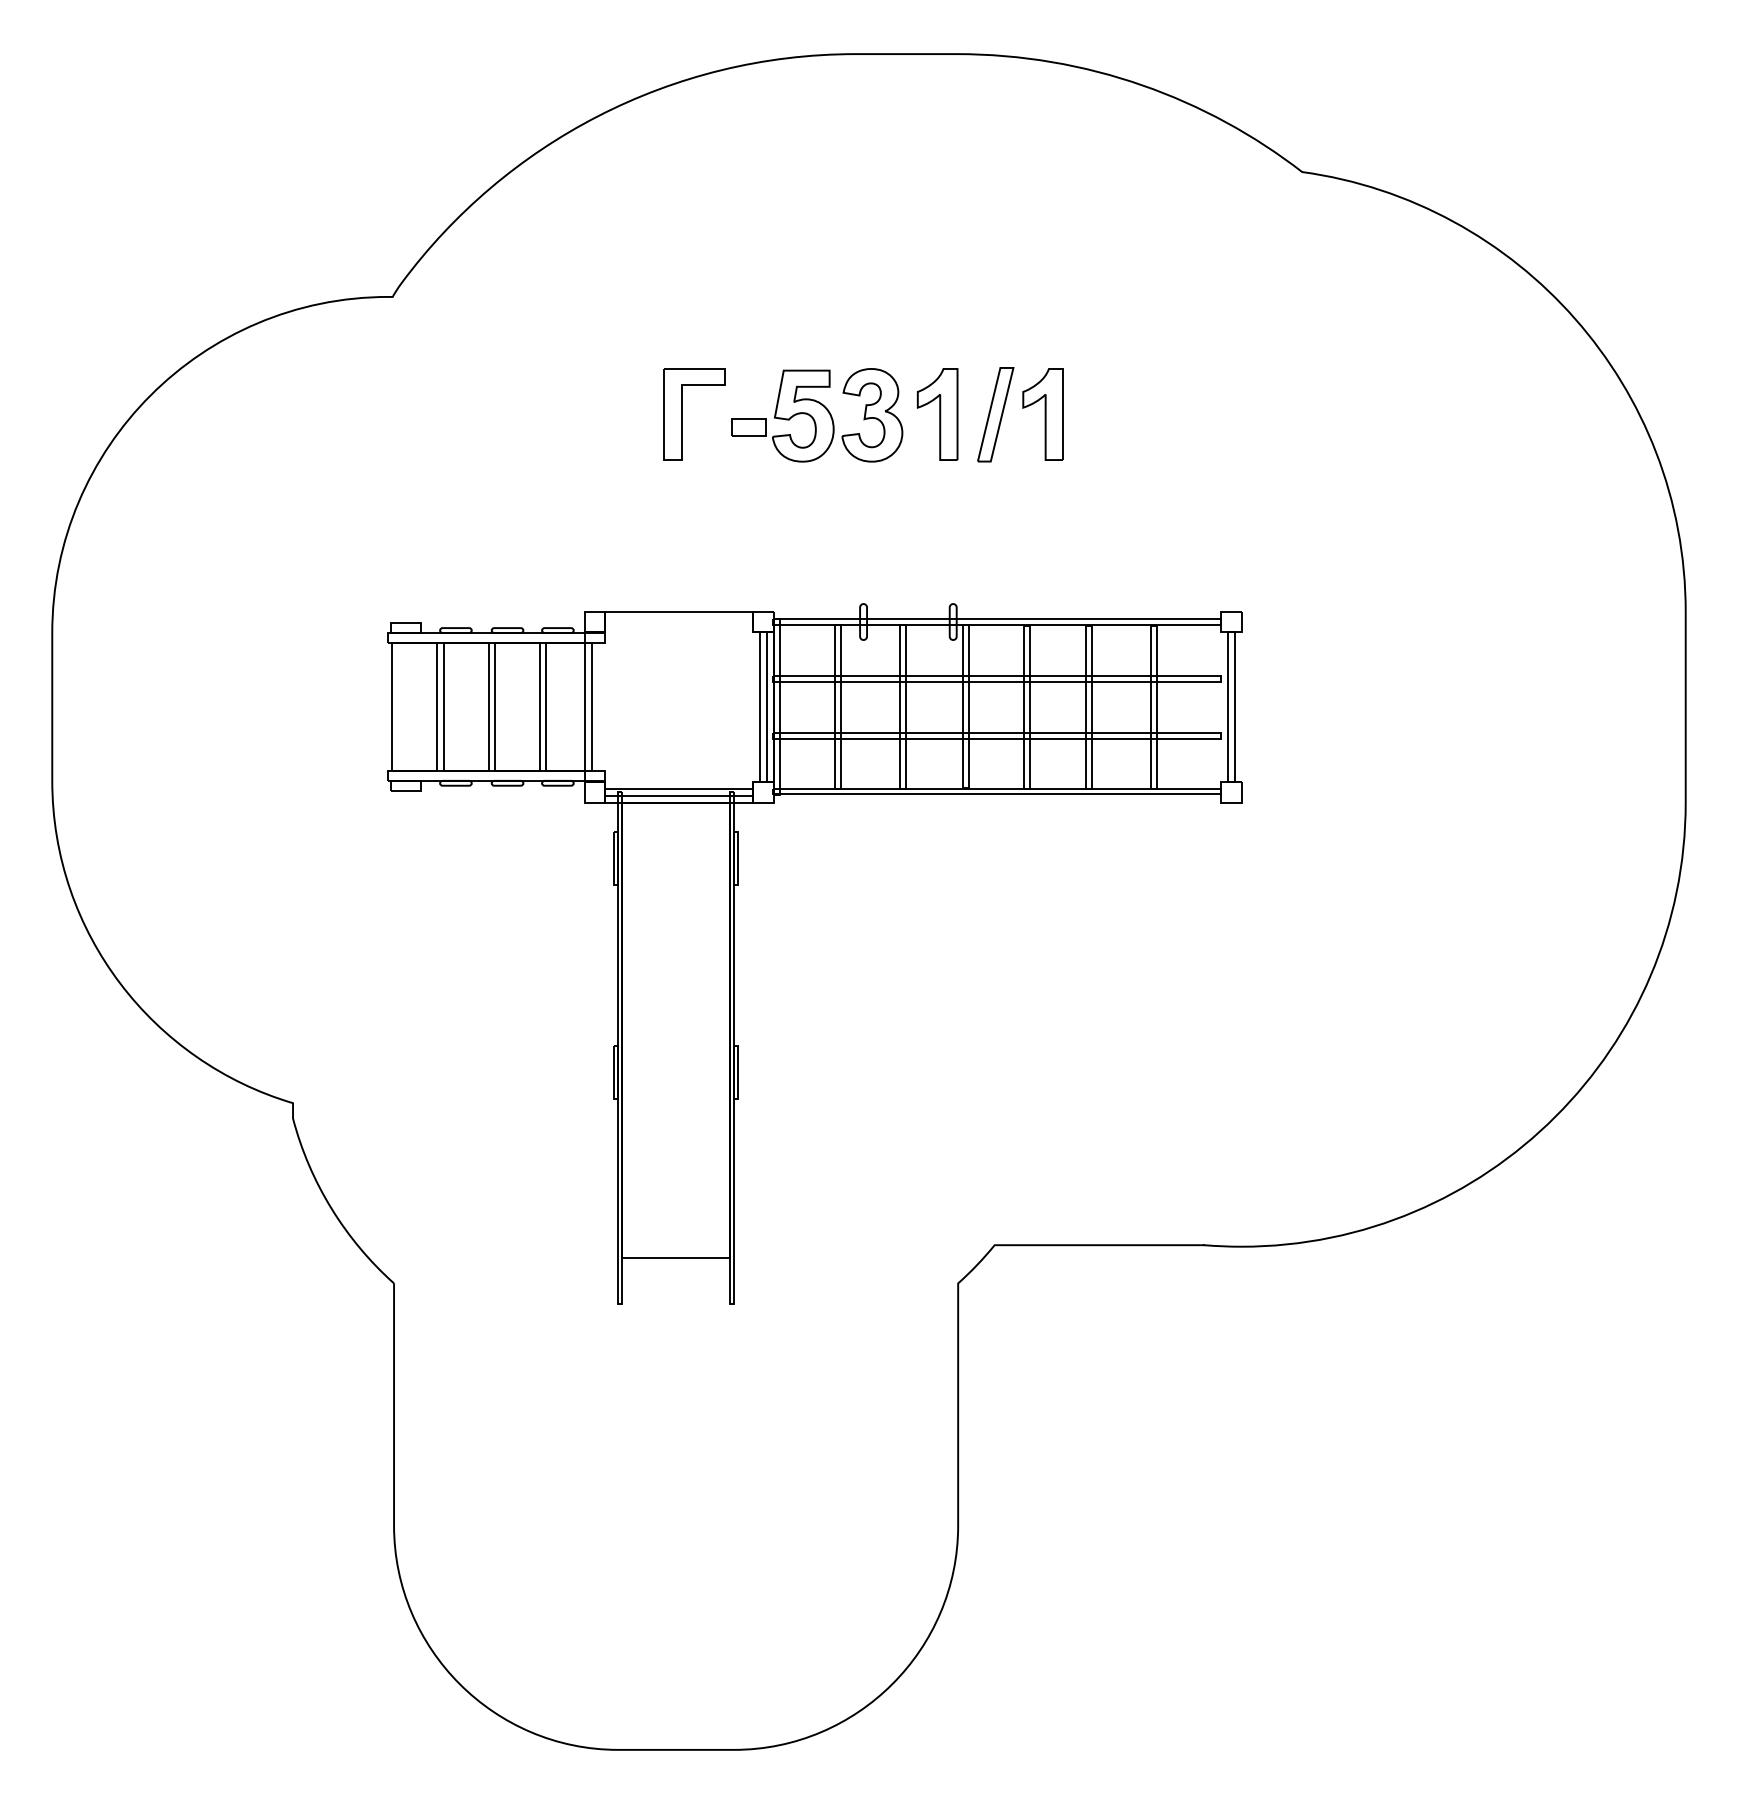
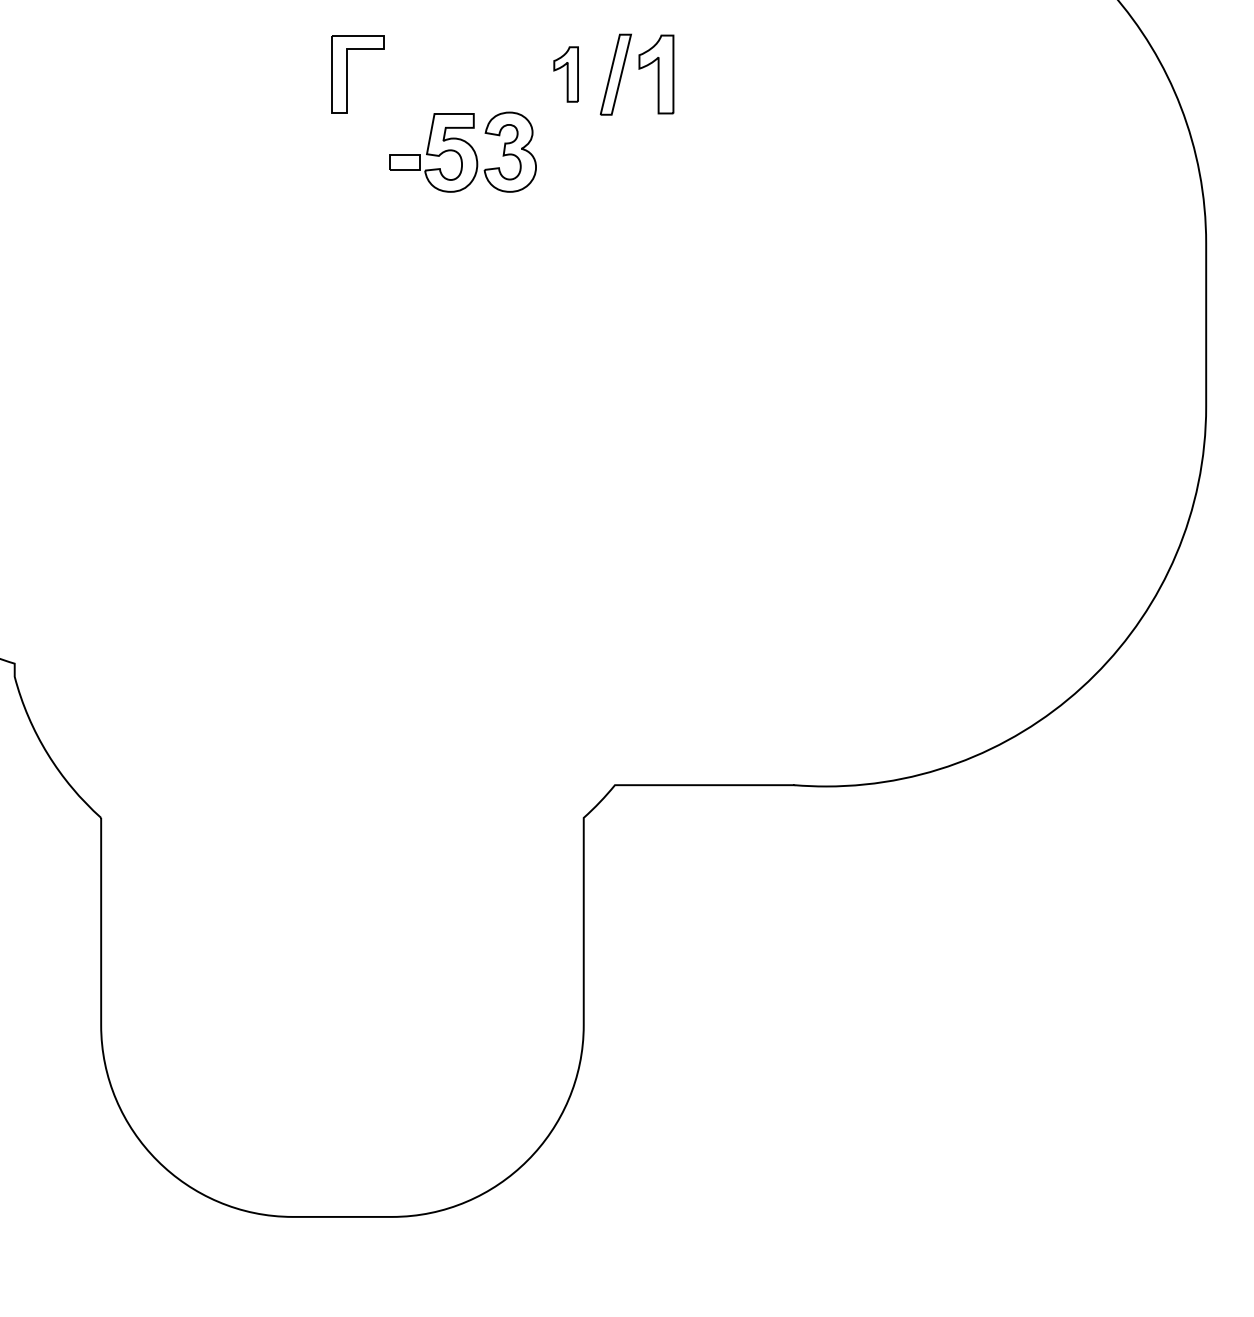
part: (937, 414) -> (566, 74), size x0.7
part: (817, 415) -> (463, 152), moved
part: (734, 953) -> (392, 535), removed

